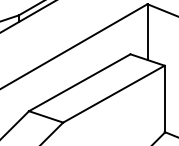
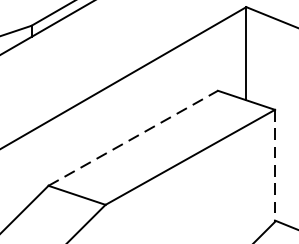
line: (80, 82) -> (134, 137), solid -> dashed
line: (164, 99) -> (274, 166), solid -> dashed

